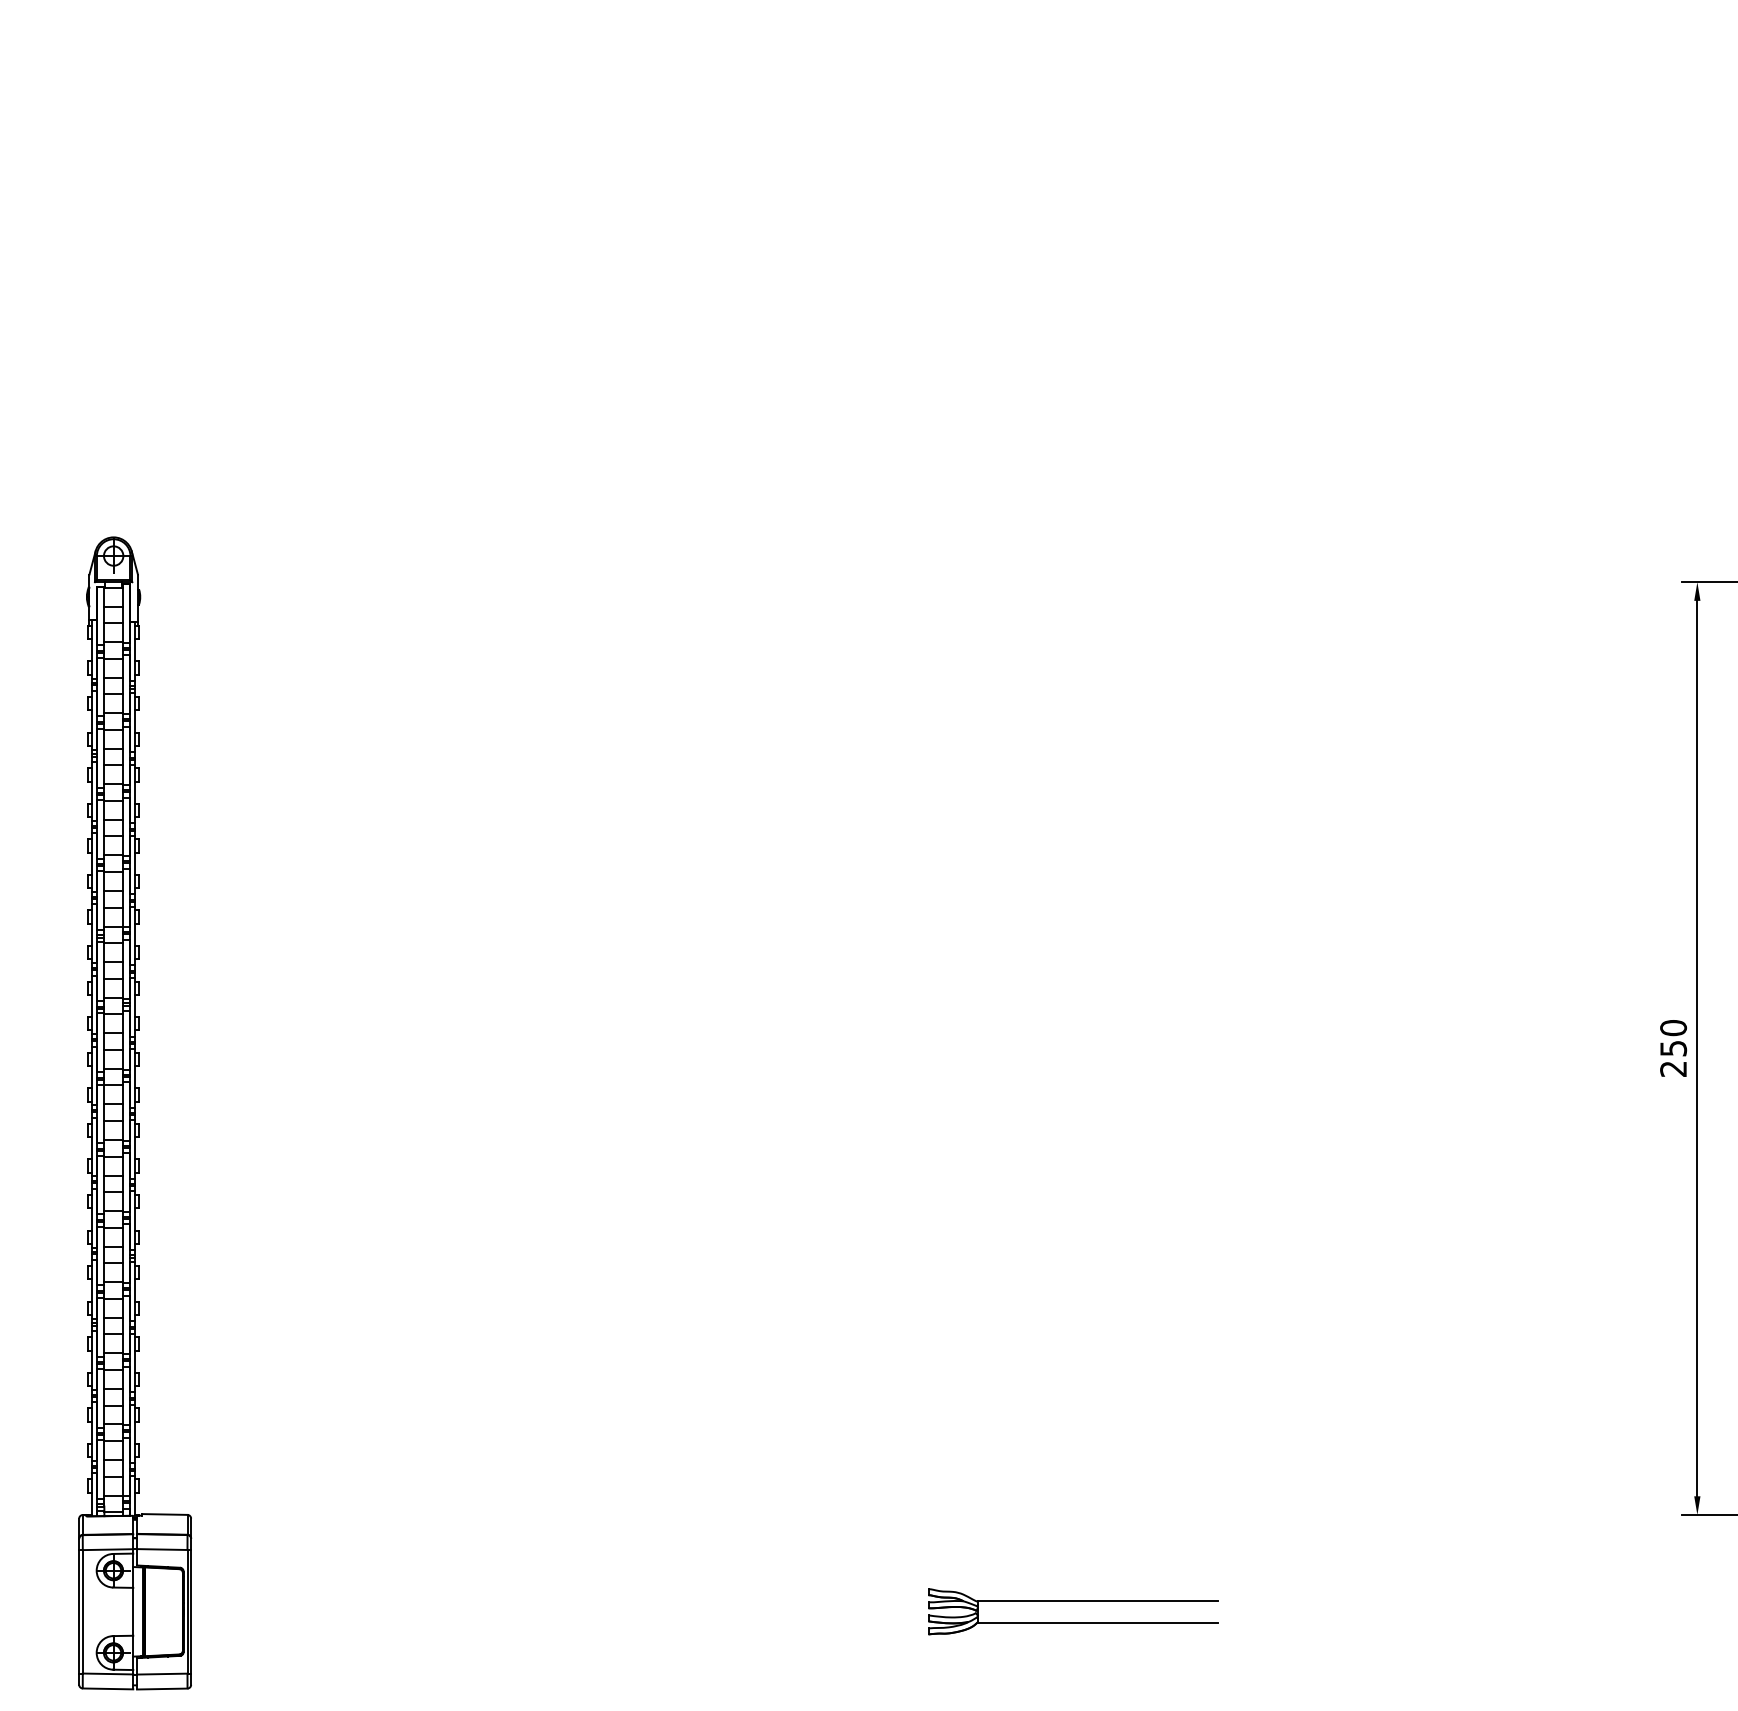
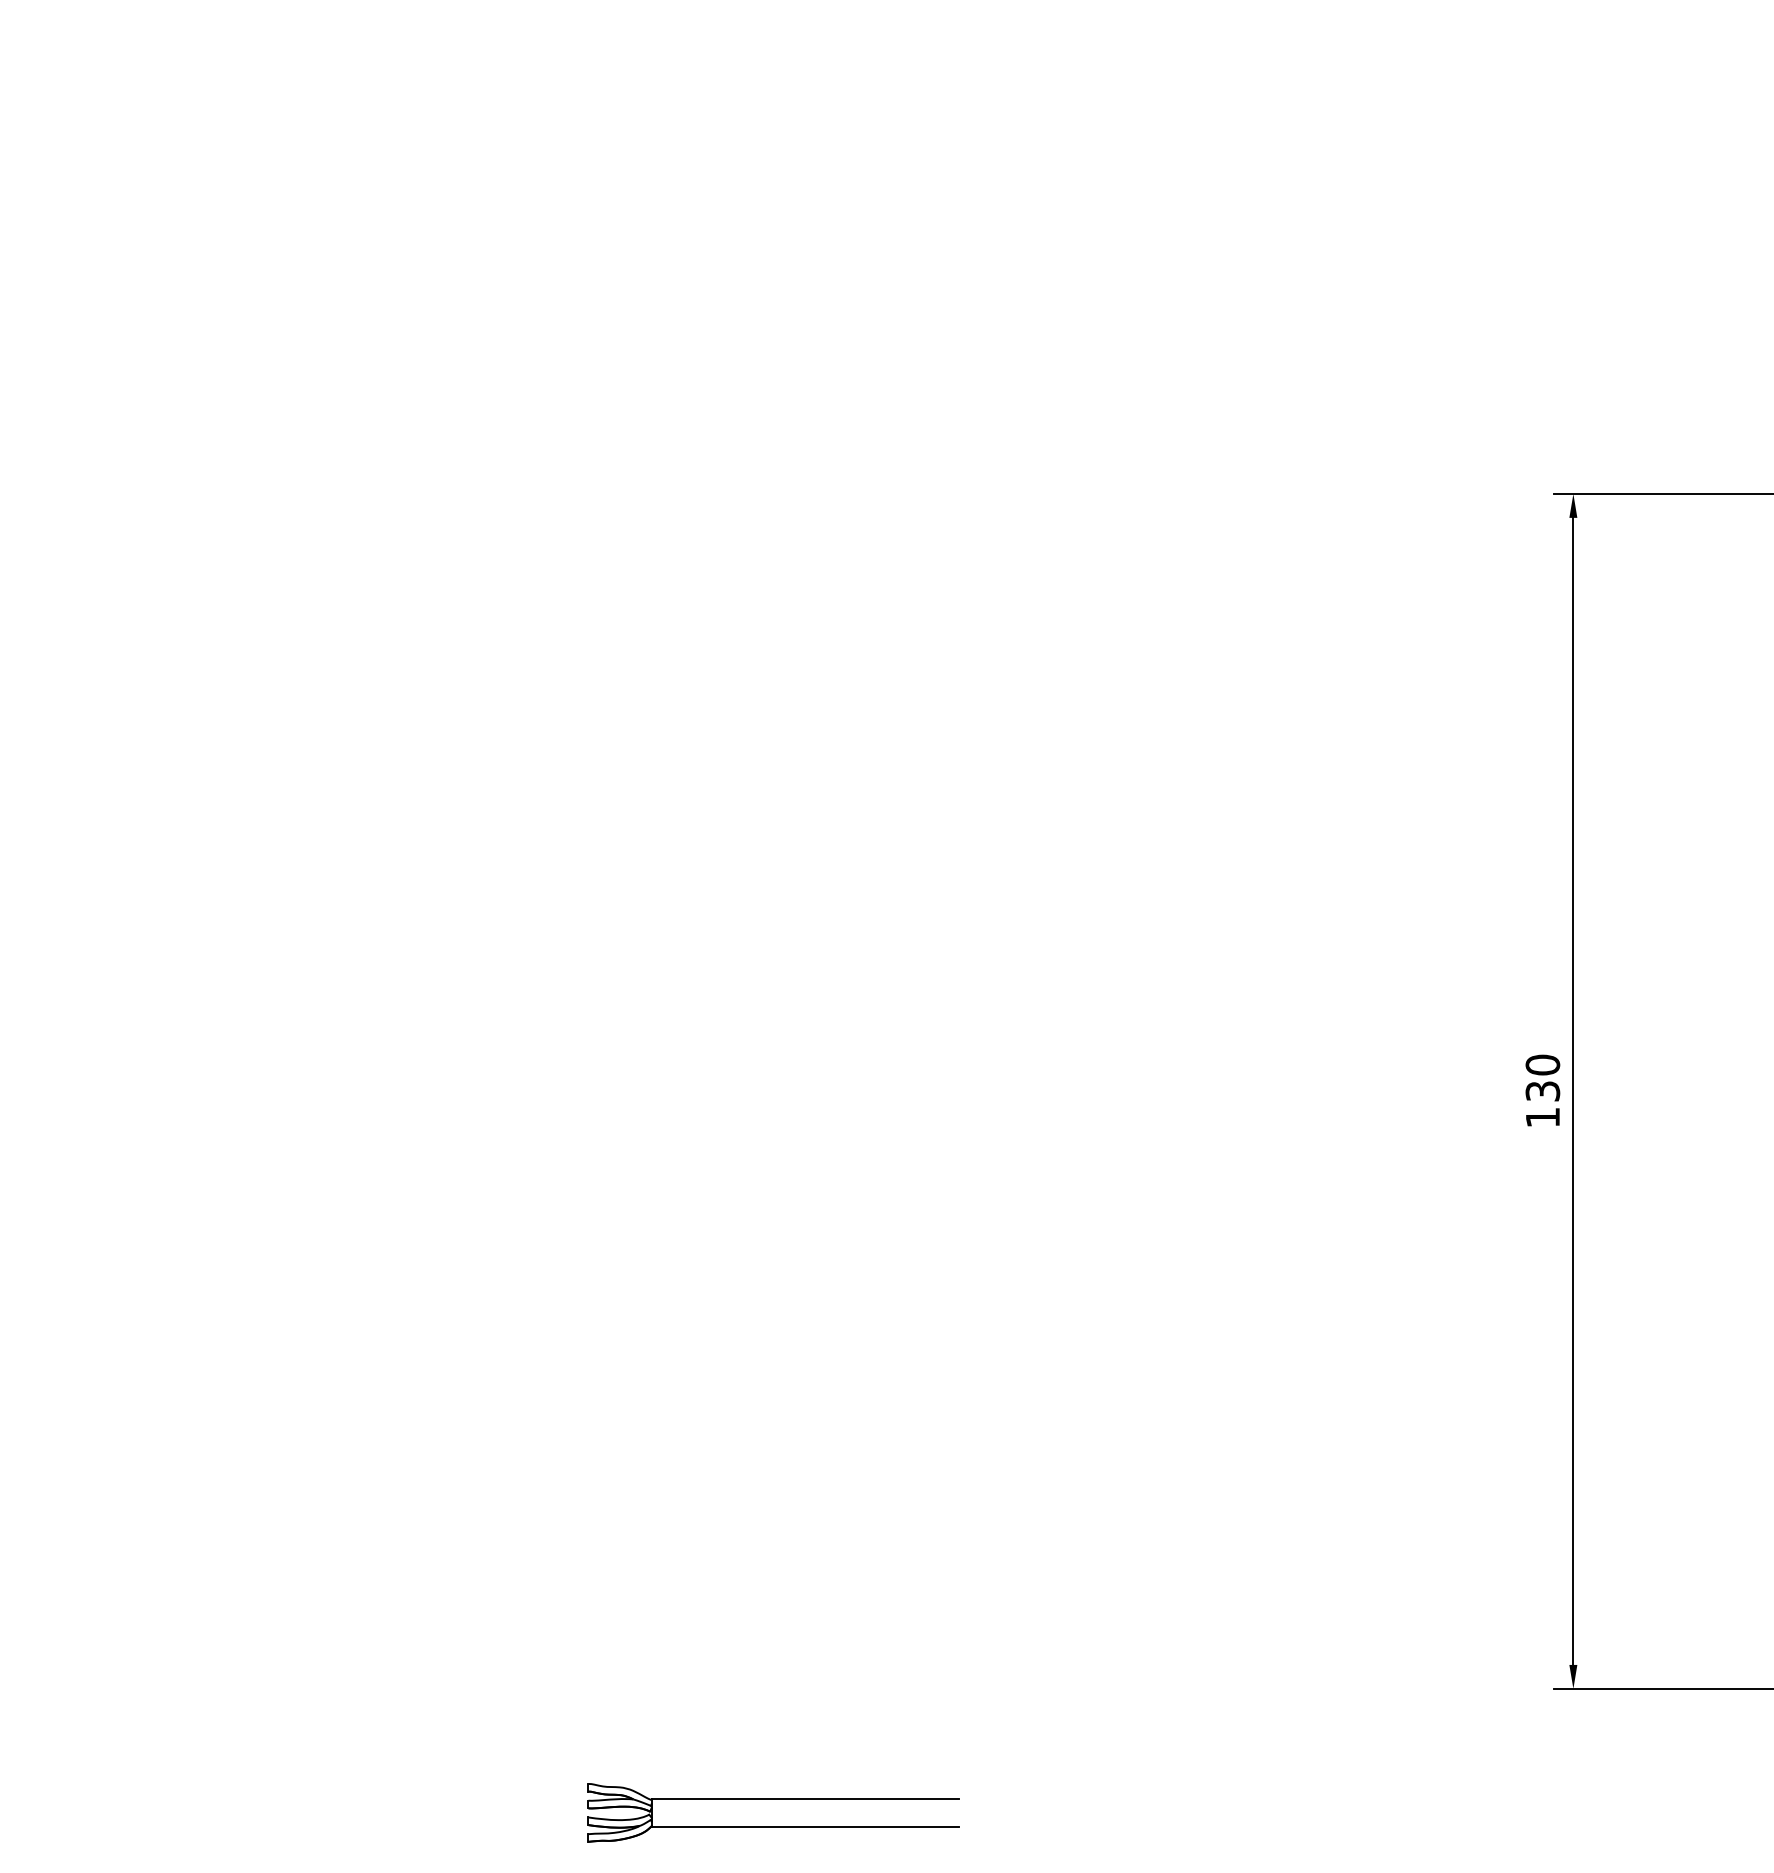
text: (1673, 1058) -> (1542, 1104), 250 -> 130

